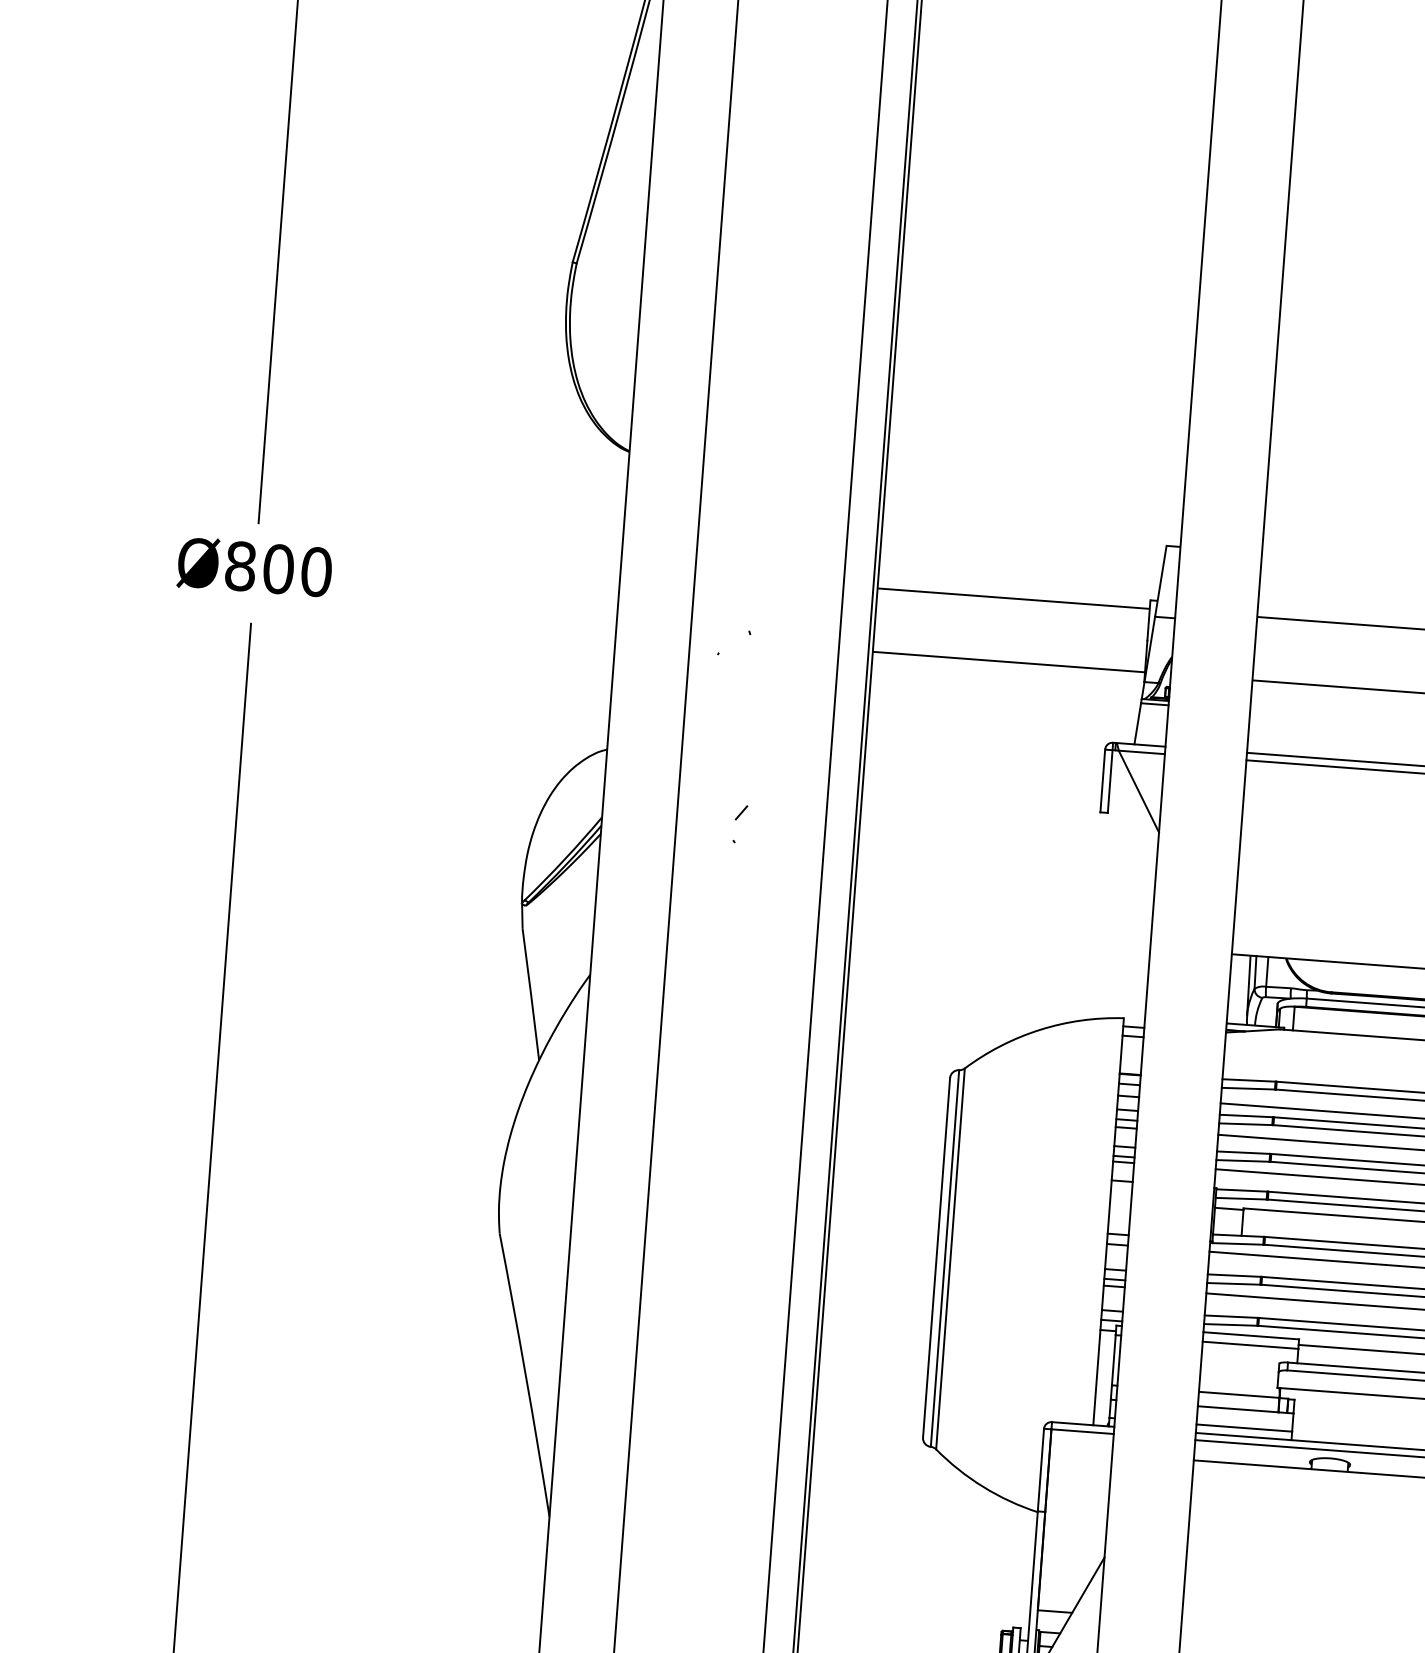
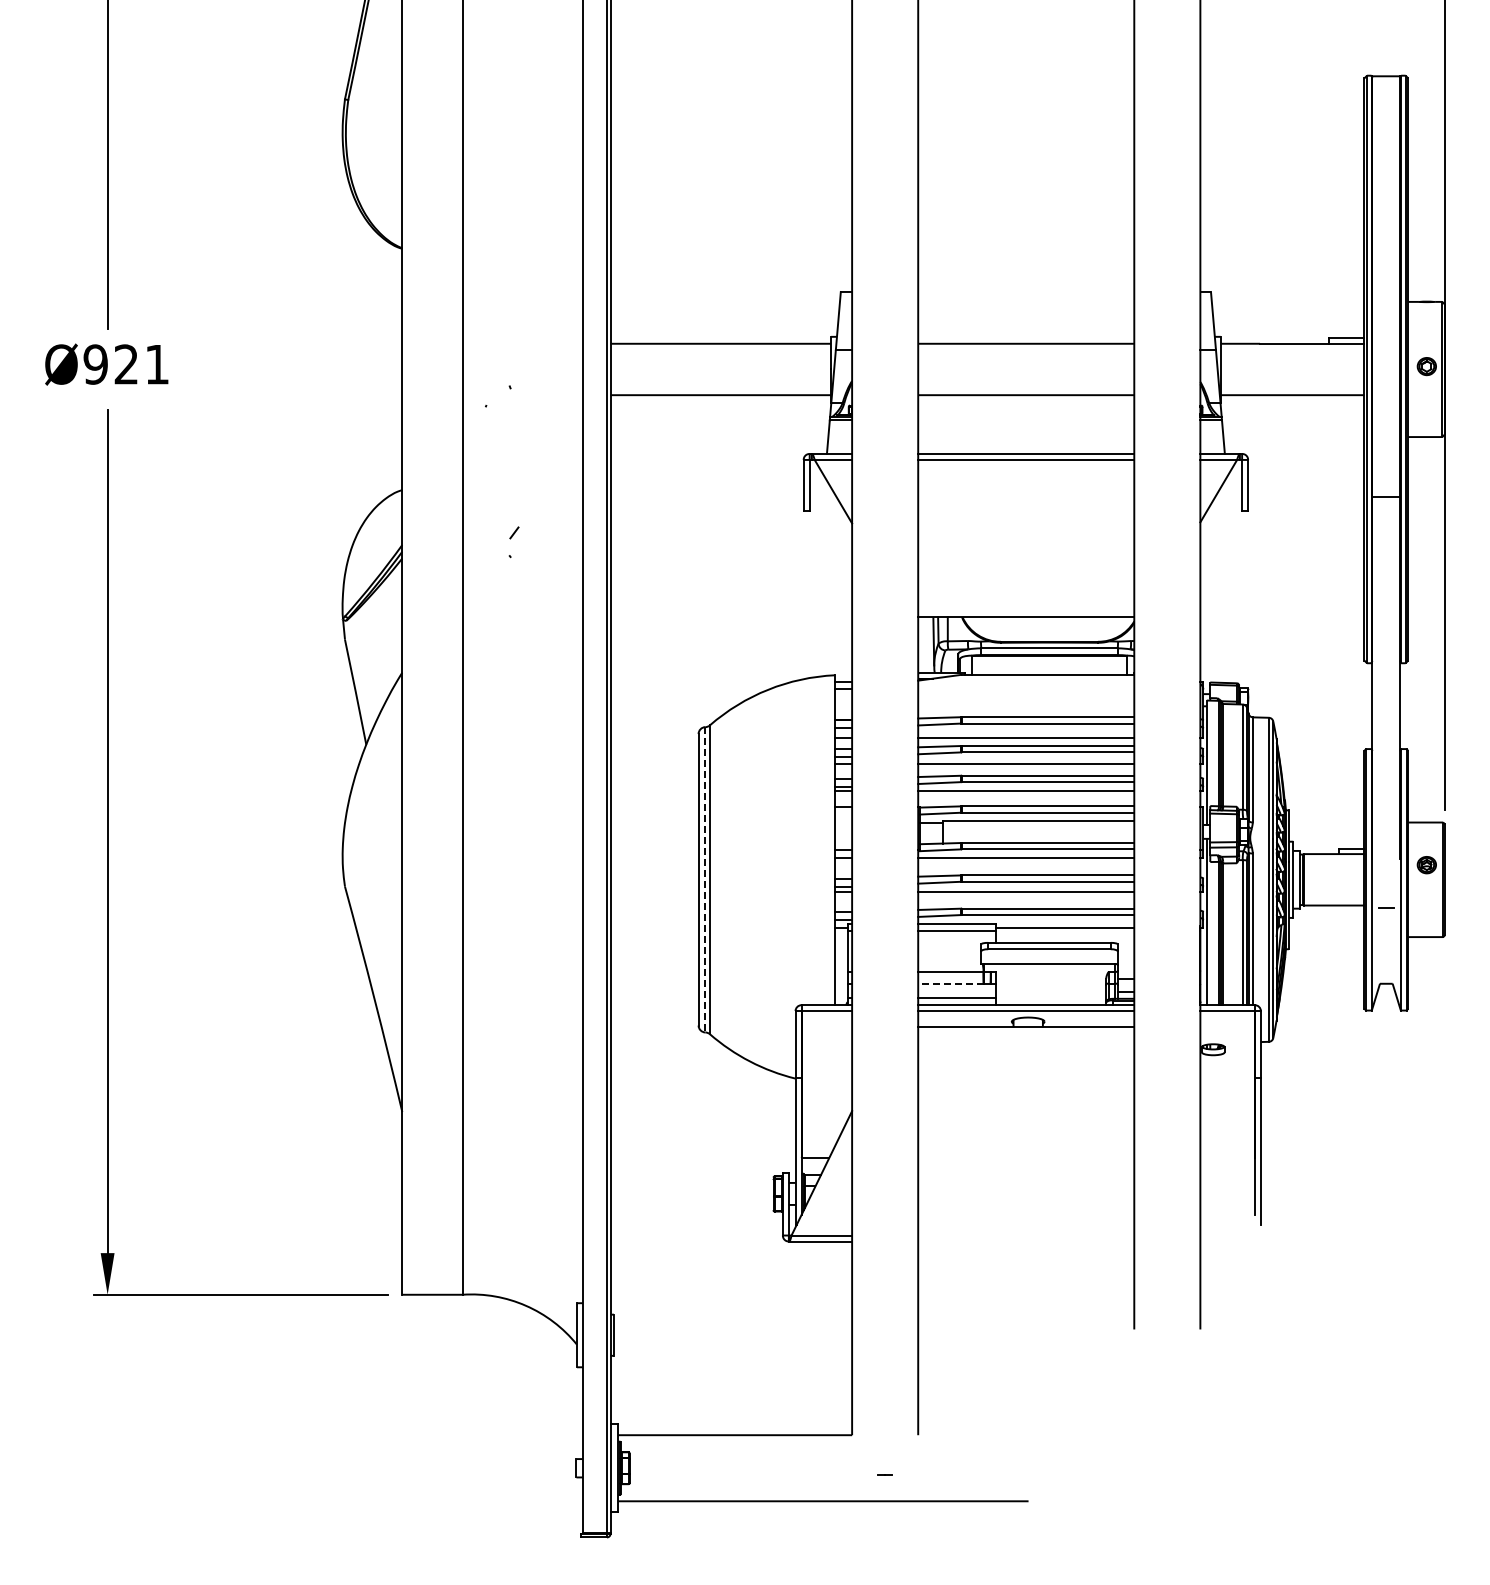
text: (278, 569) -> (126, 364), Ø800 -> Ø921
line: (945, 1258) -> (705, 879), solid -> dashed
line: (1237, 1409) -> (950, 983), solid -> dashed

